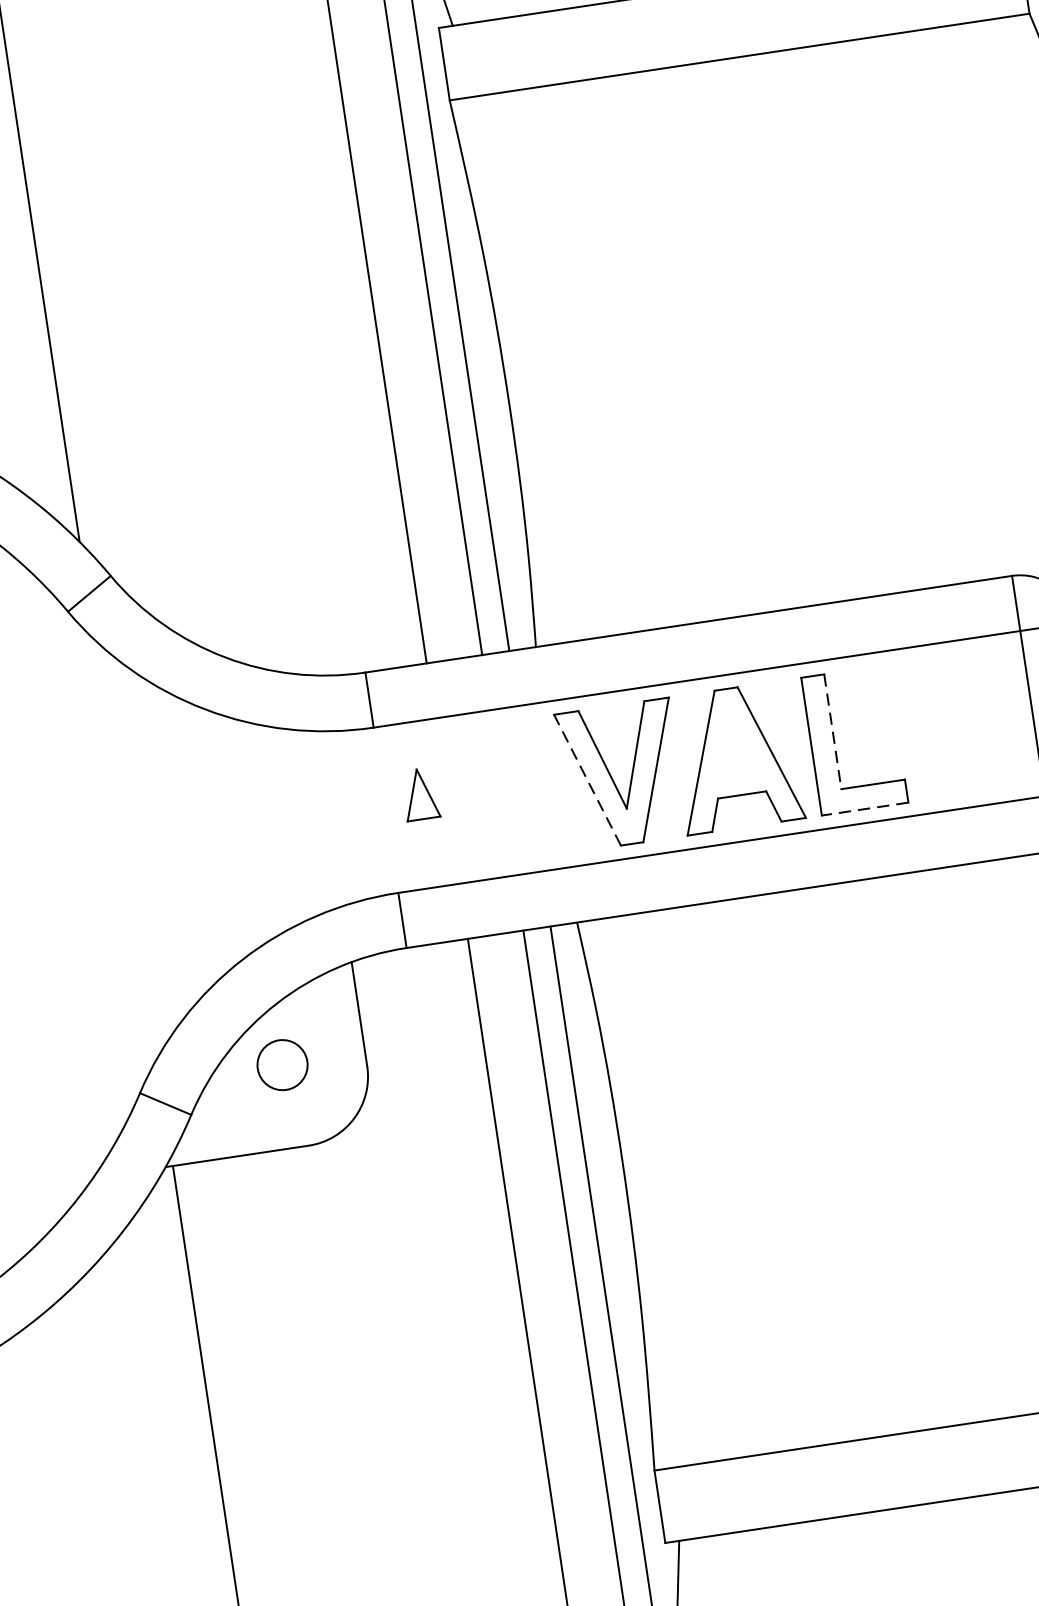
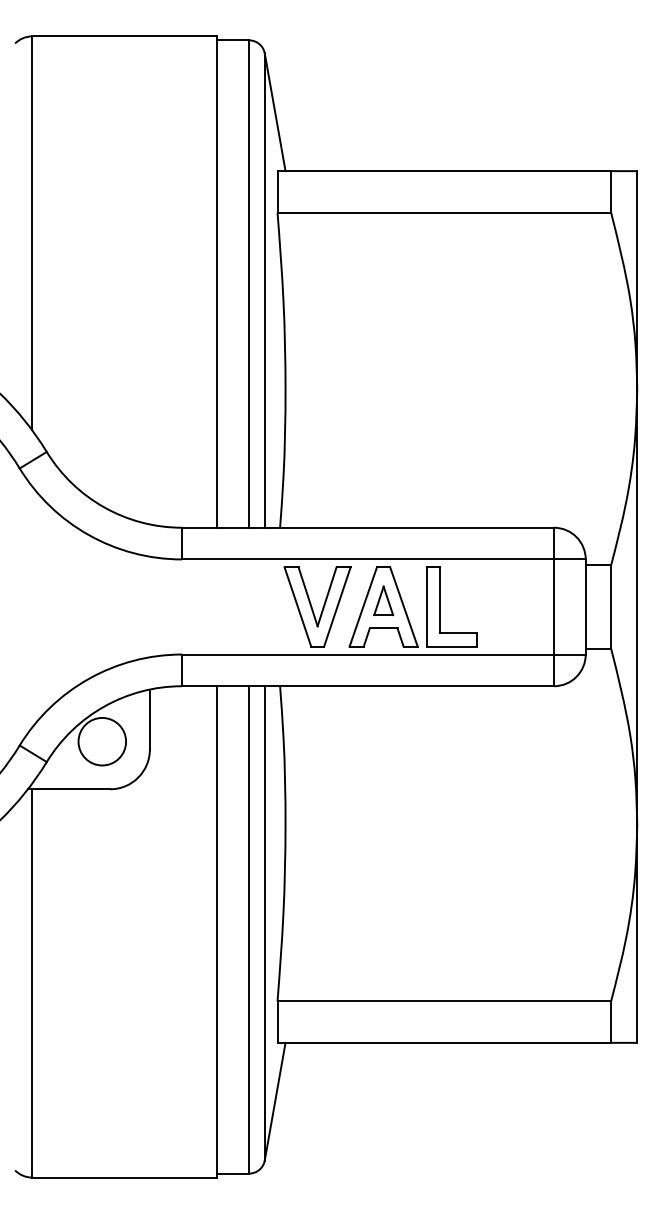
line: (833, 731) -> (440, 600), dashed -> solid
line: (586, 779) -> (297, 606), dashed -> solid
part: (419, 793) -> (383, 600), moved
line: (864, 808) -> (451, 646), dashed -> solid
circle: (282, 1064) -> (102, 741), size x1.67

